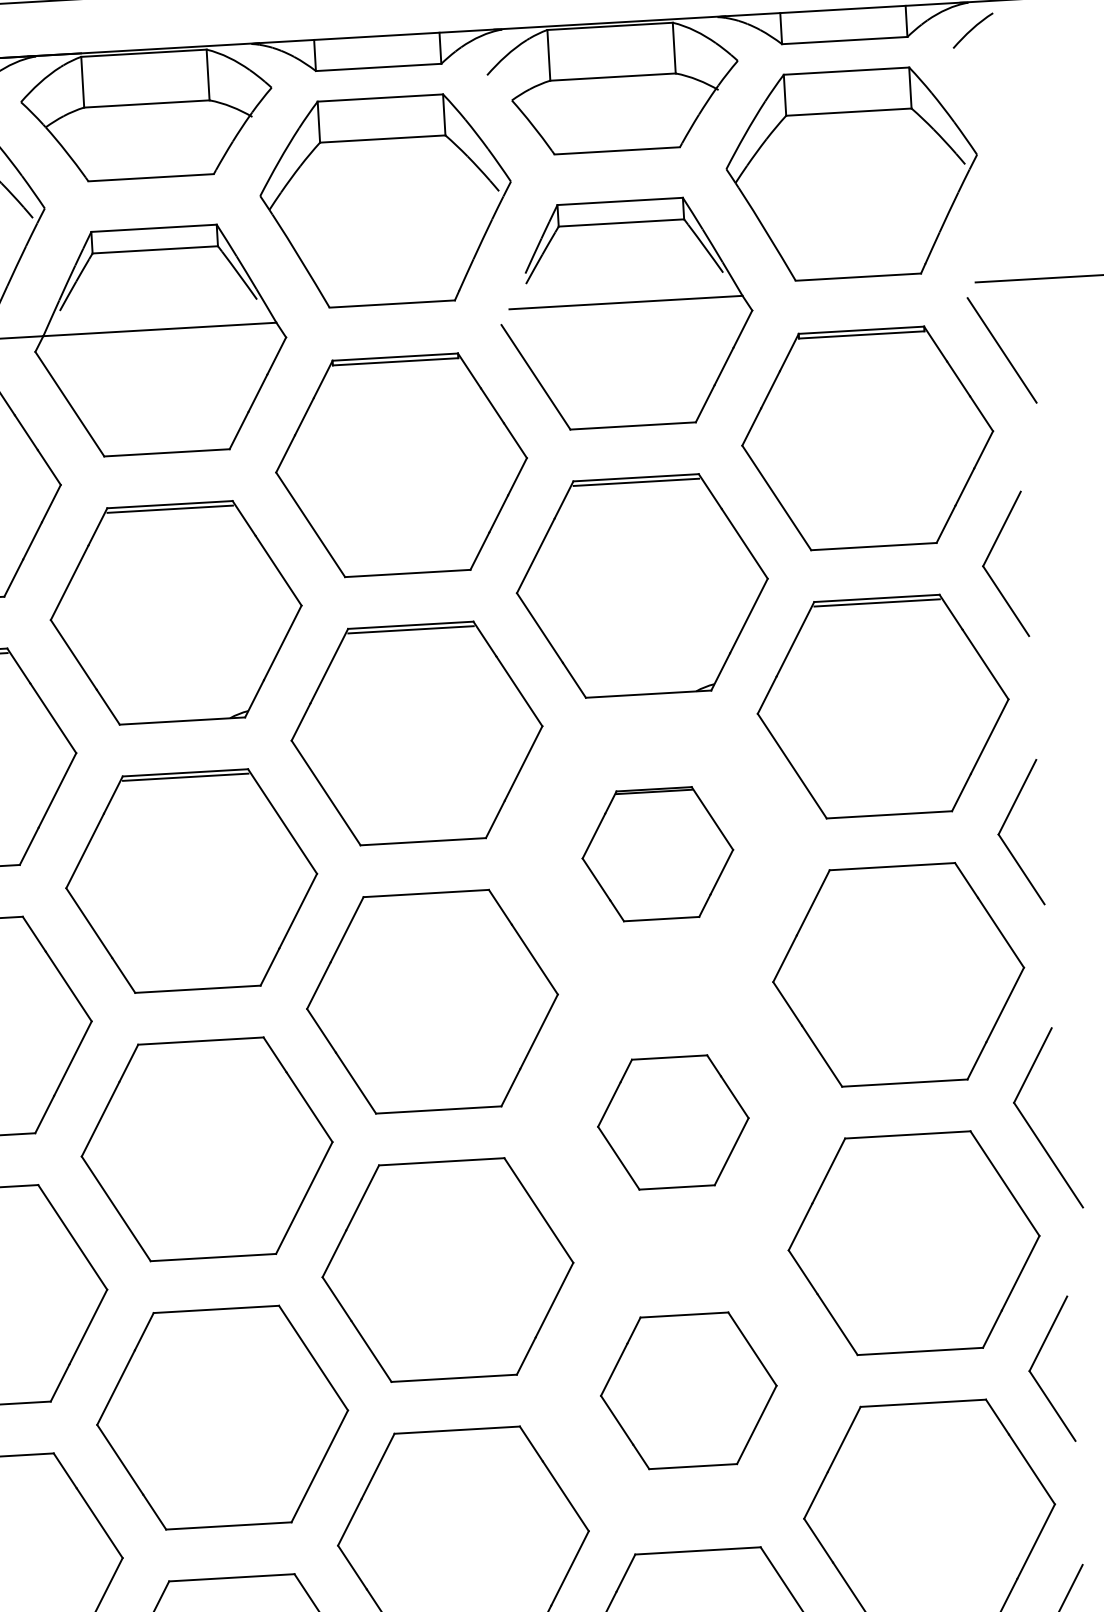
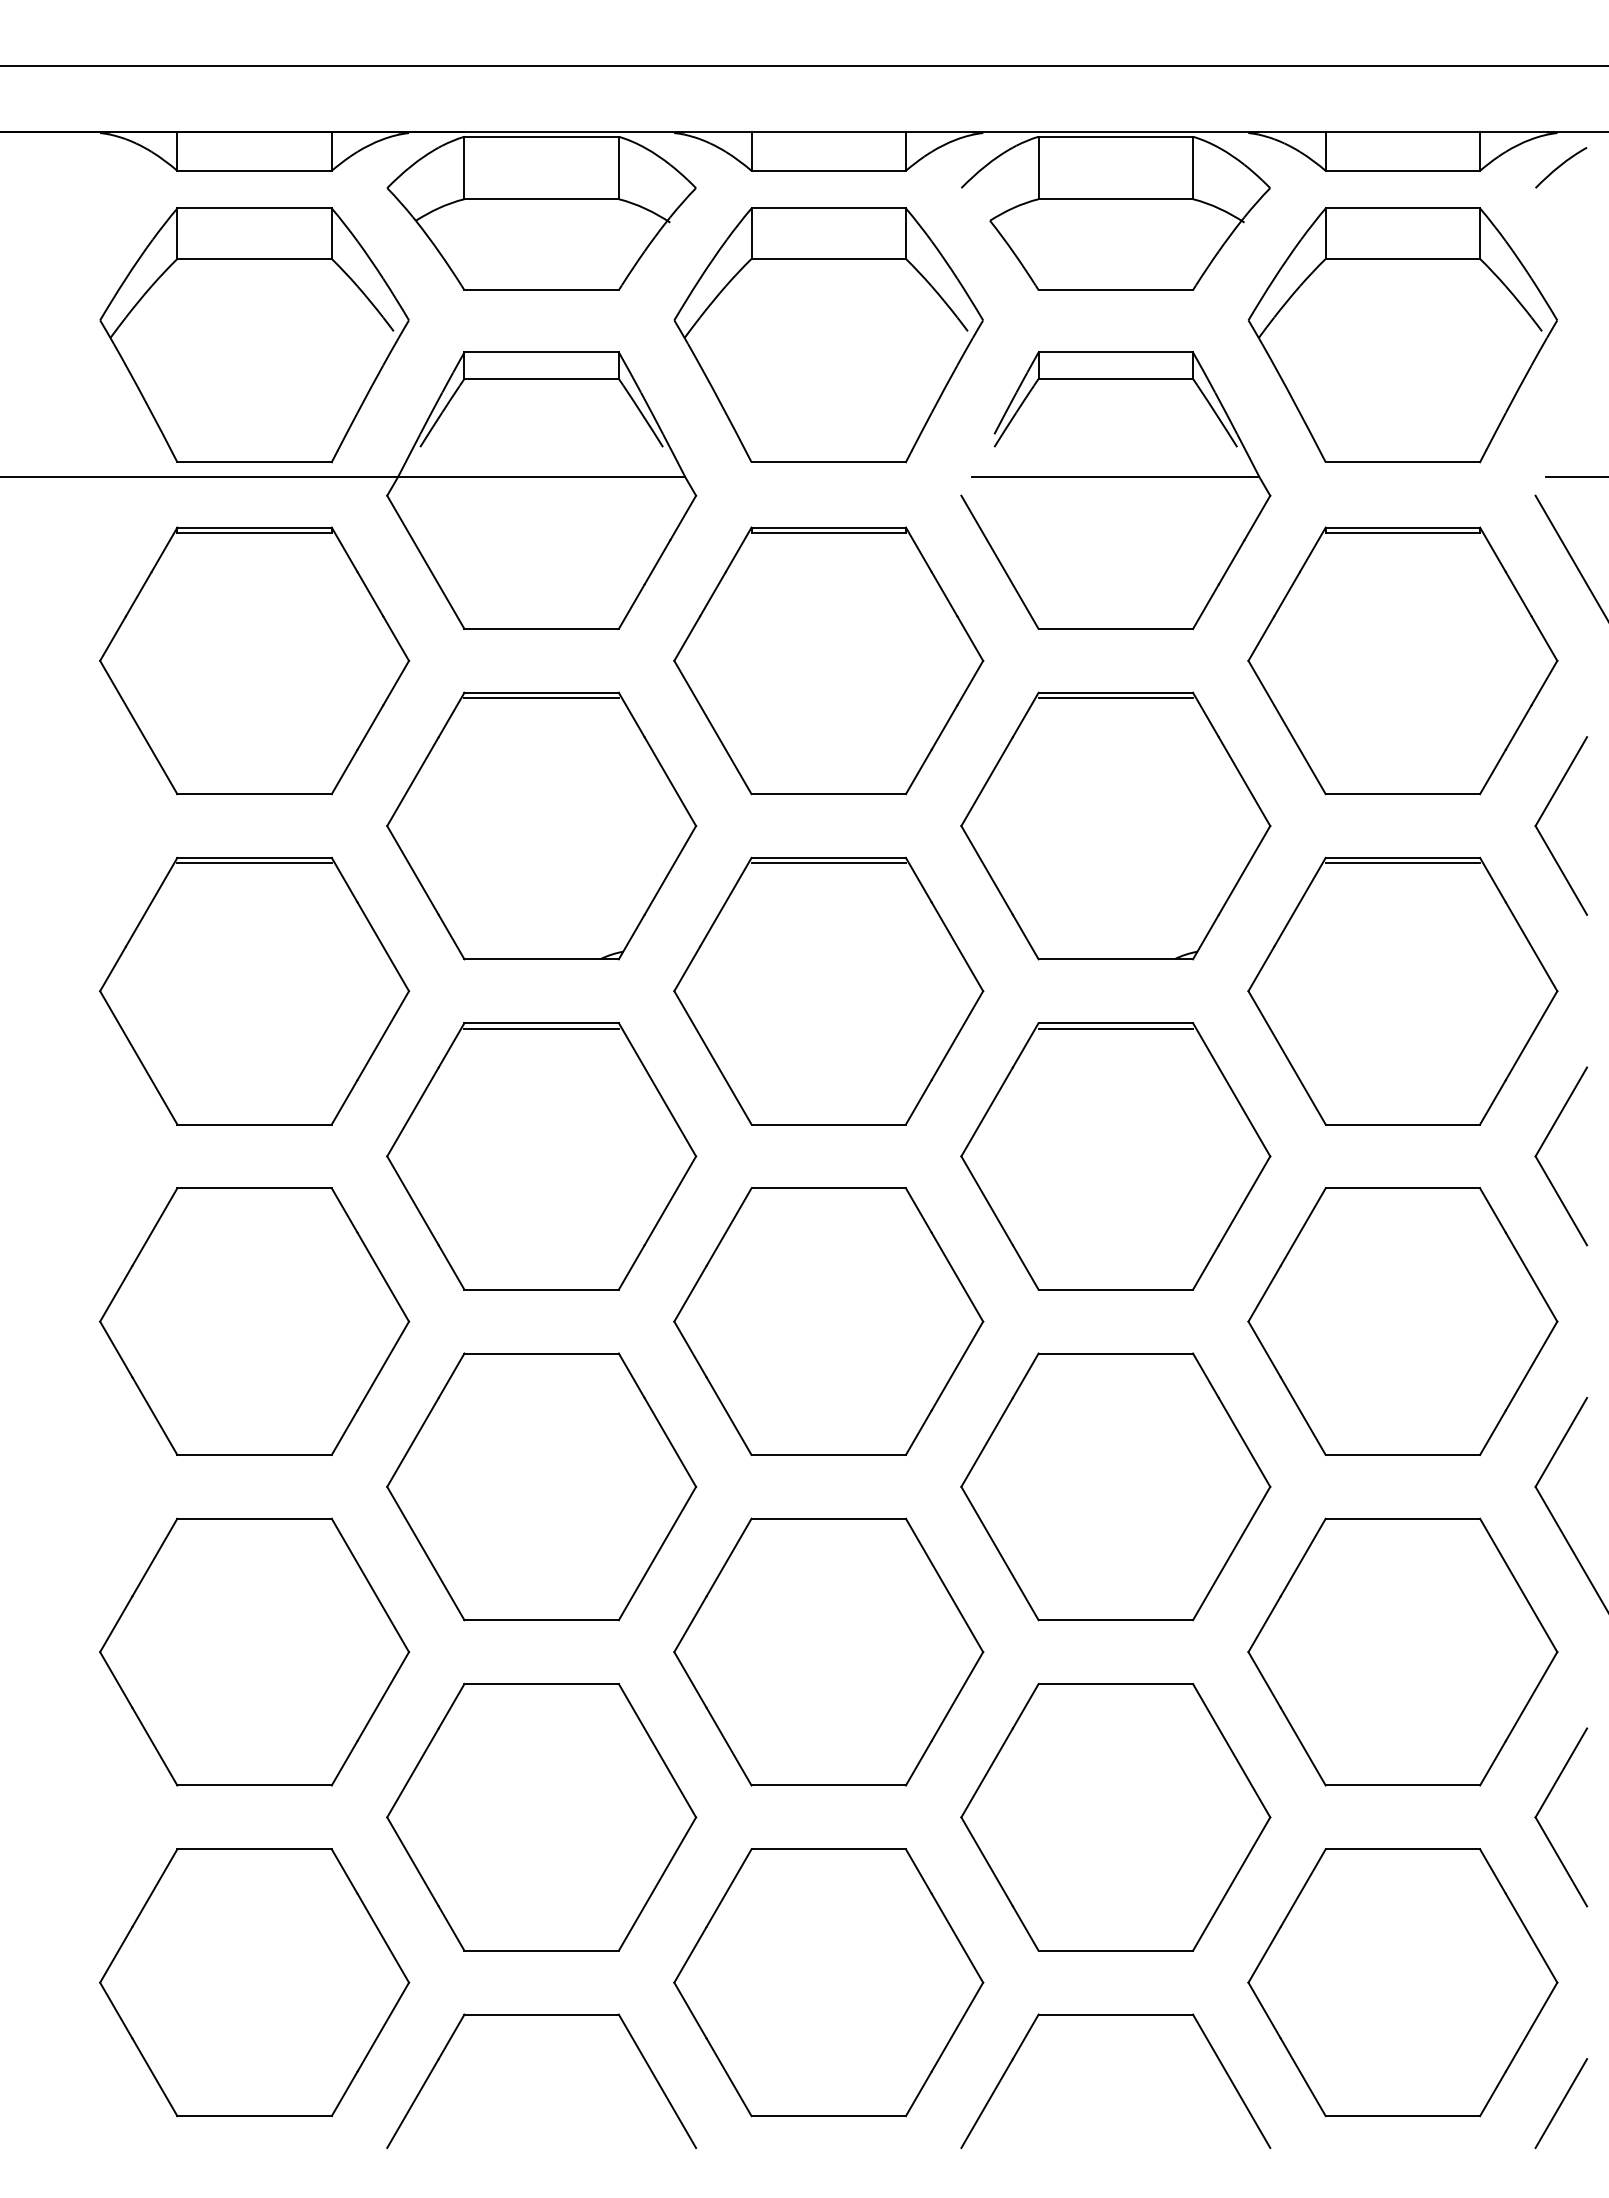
part: (657, 854) -> (1115, 1156), size x1.67
part: (673, 1122) -> (1115, 1486), size x1.67
part: (688, 1390) -> (1115, 1817), size x1.43

